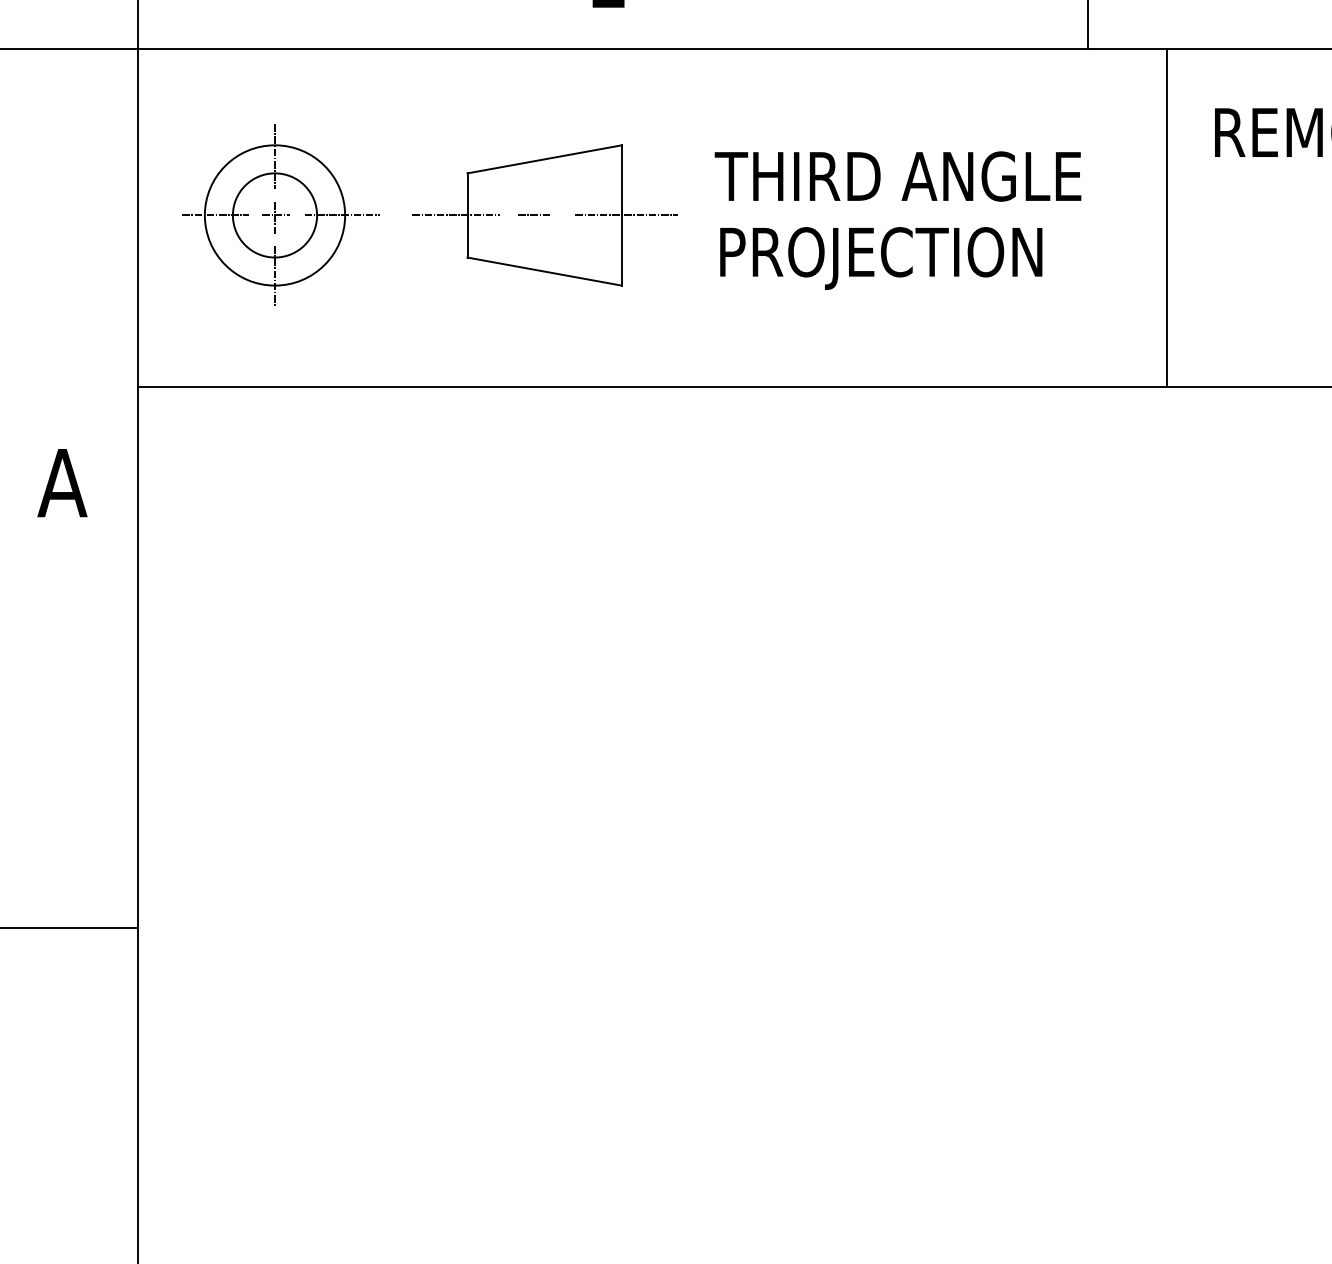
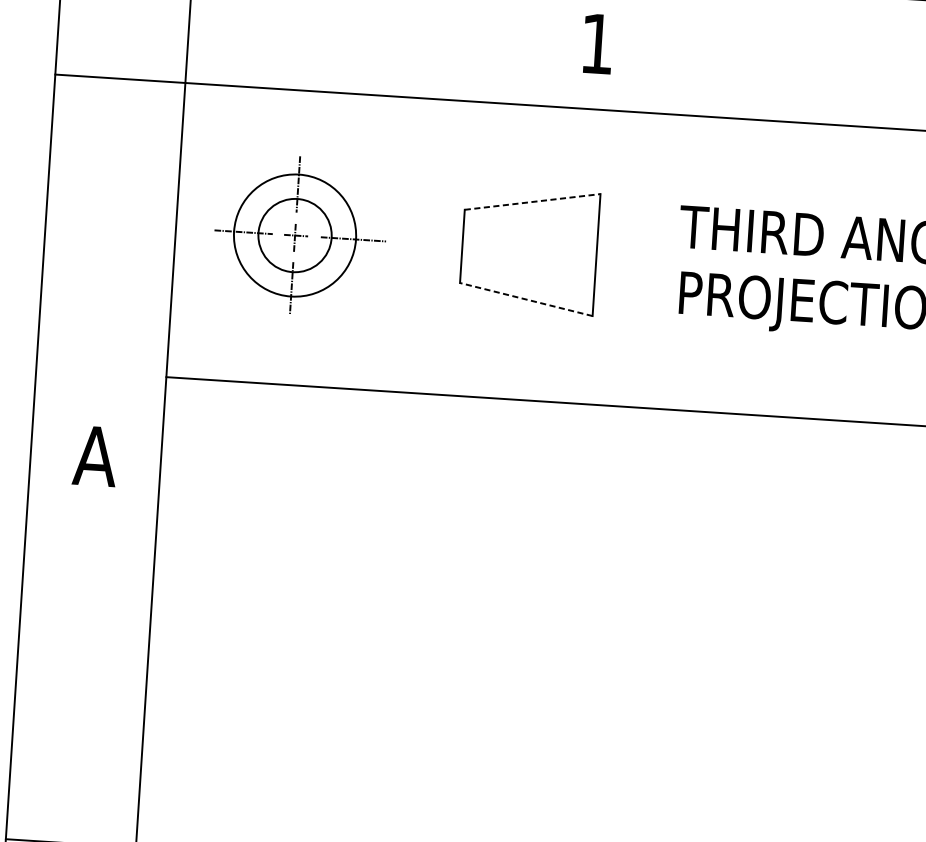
line: (545, 159) -> (533, 202), solid -> dashed
line: (455, 215) -> (451, 245), removed
line: (534, 215) -> (520, 250), removed
line: (626, 215) -> (600, 255), removed
line: (544, 271) -> (526, 299), solid -> dashed

